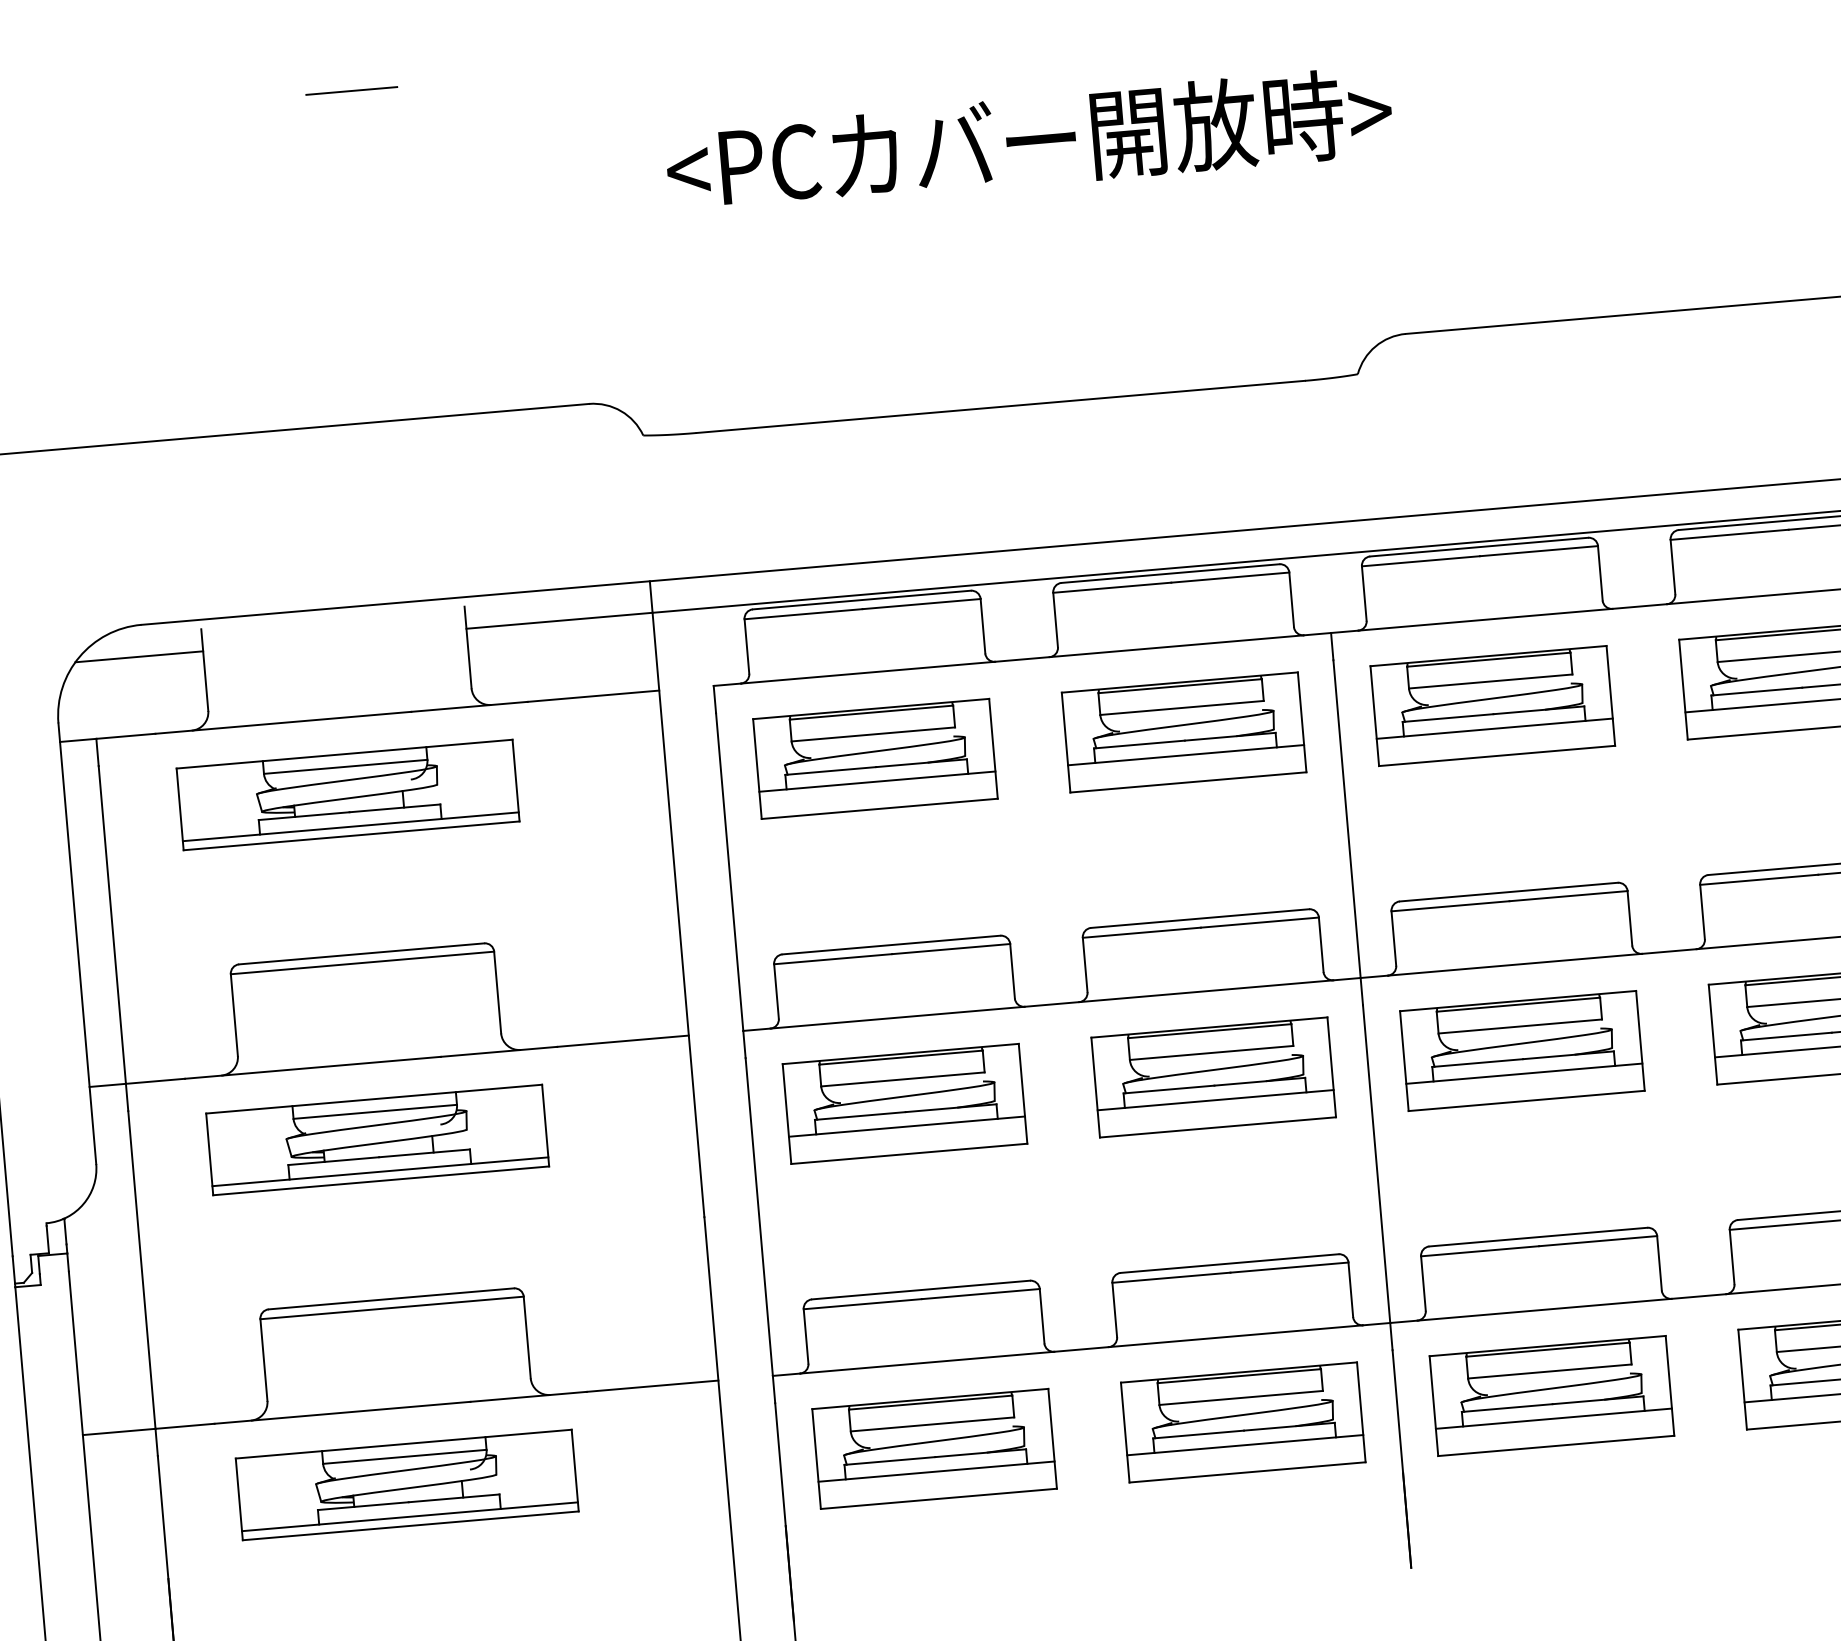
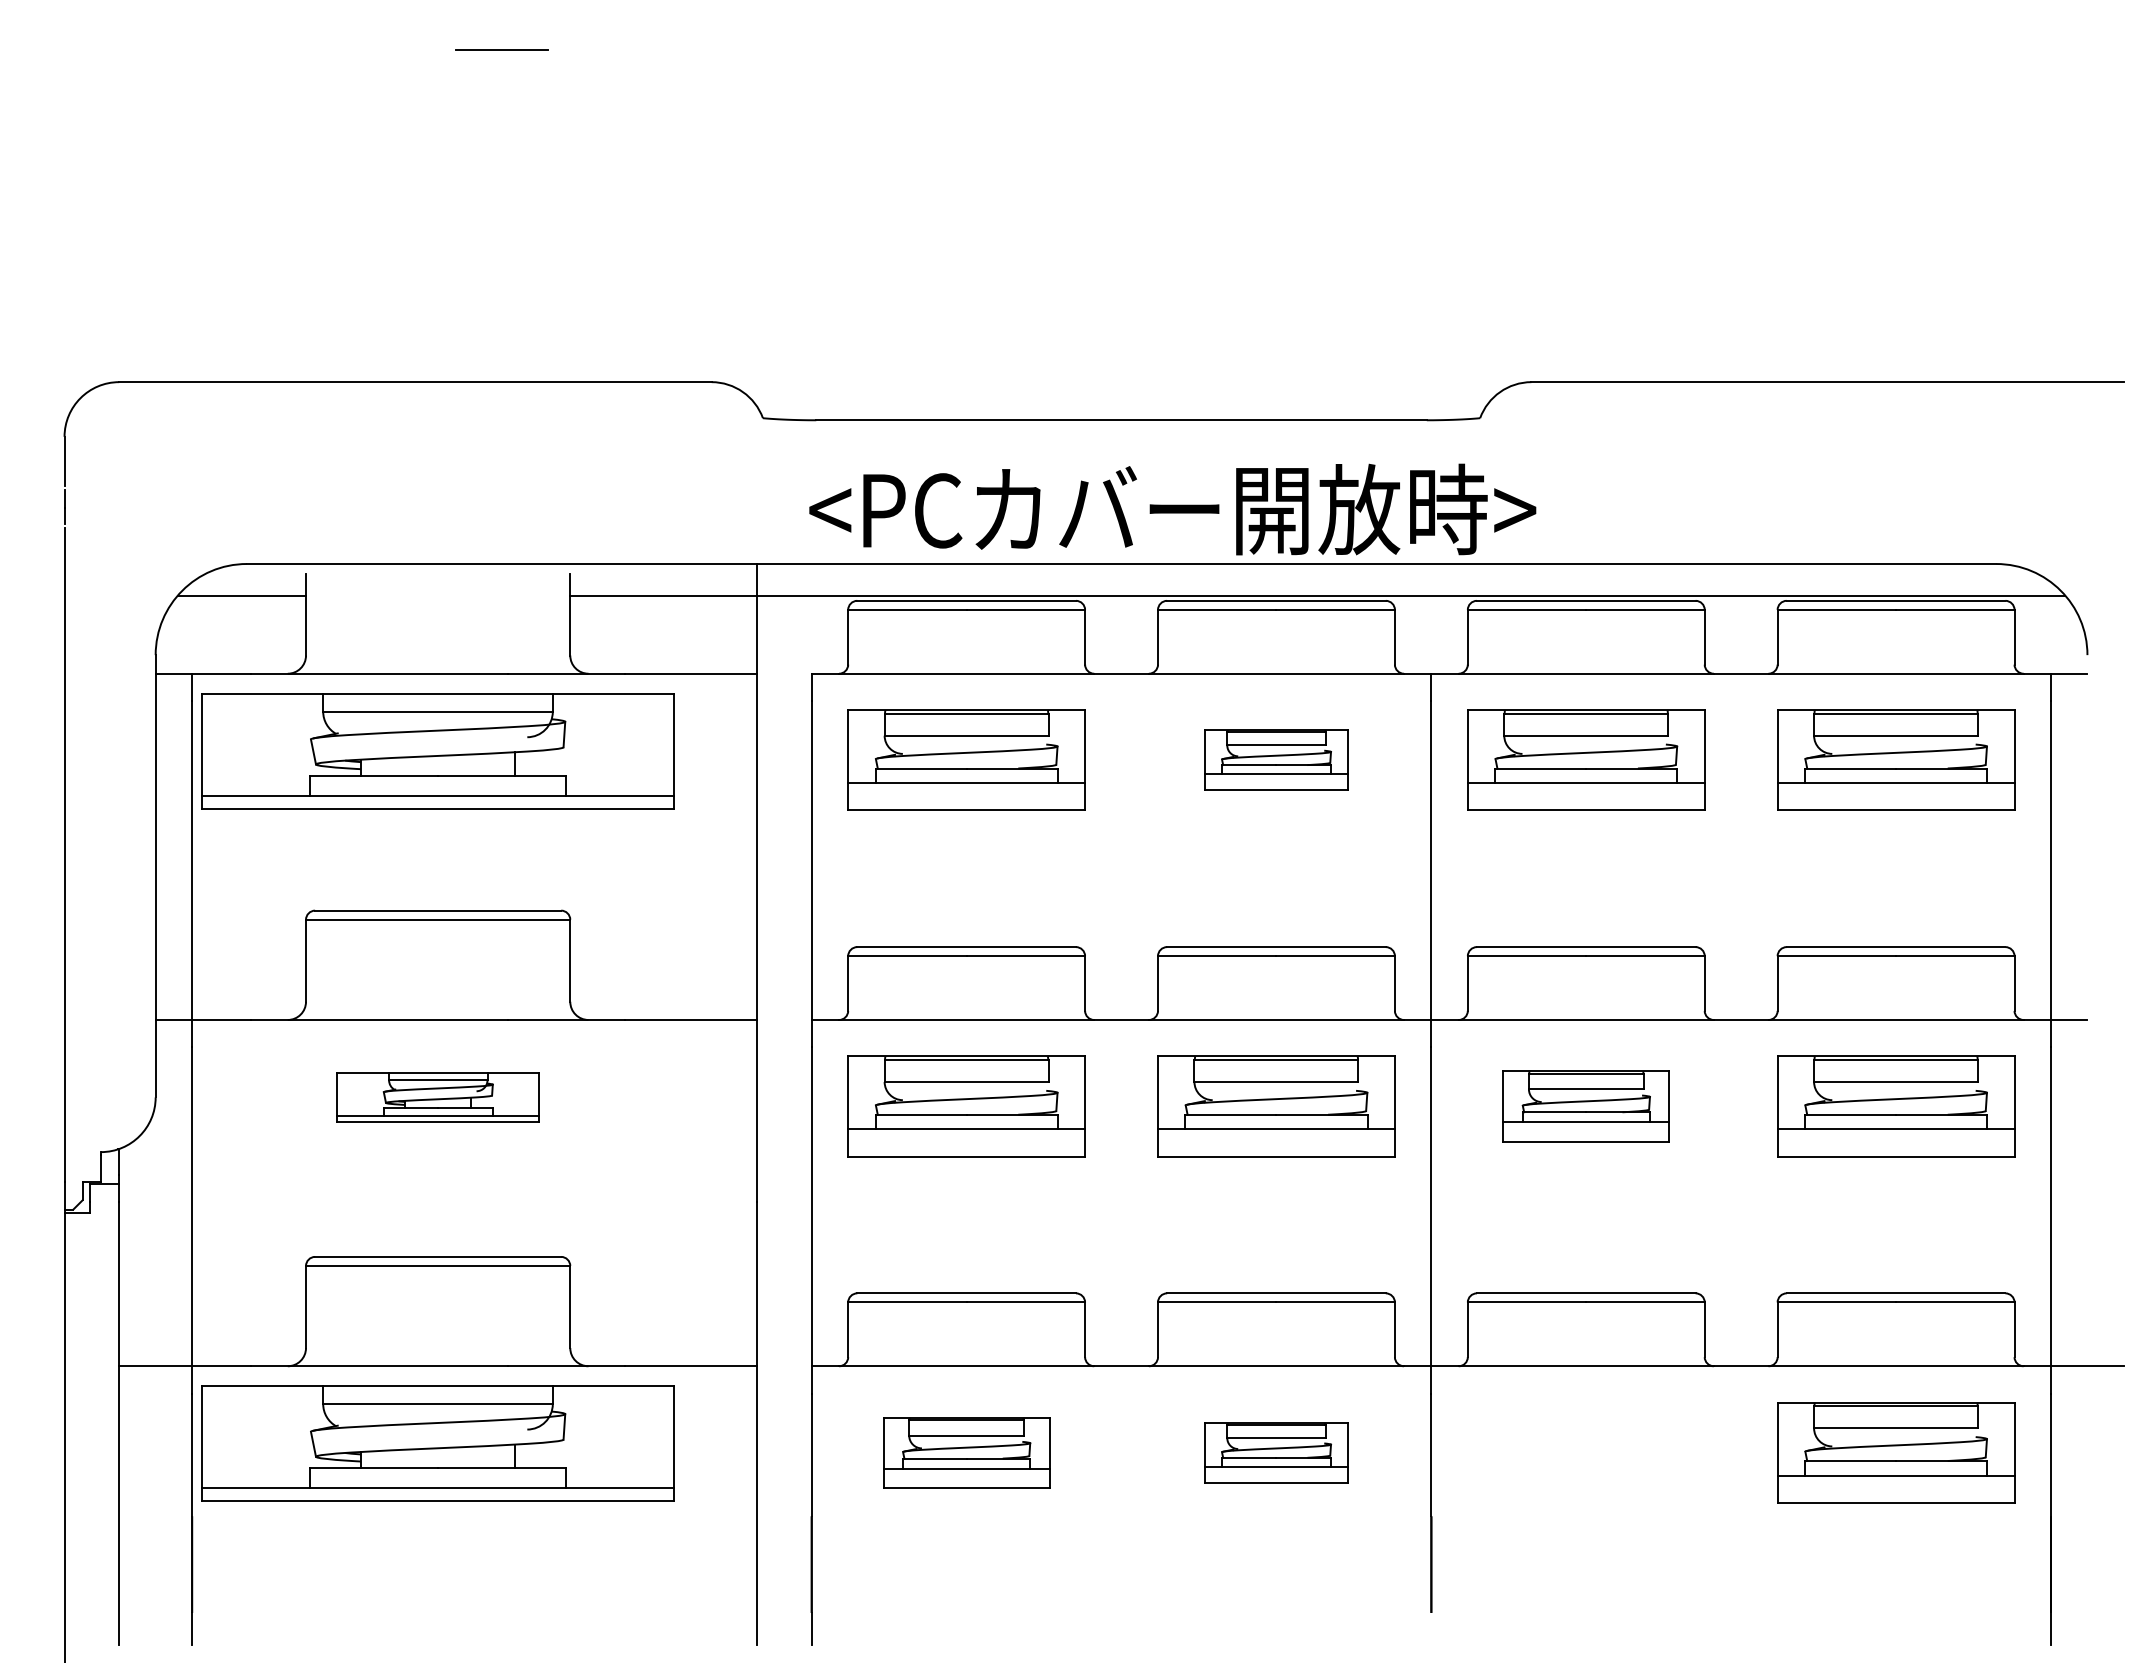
text: (1029, 140) -> (1172, 509), moved
part: (1184, 731) -> (1276, 759), size x0.6
part: (348, 794) -> (438, 750), size x1.4
part: (1522, 1050) -> (1586, 1106), size x0.7
part: (377, 1139) -> (438, 1096), size x0.6
part: (1552, 1395) -> (1586, 1452), removed
part: (1243, 1422) -> (1276, 1452), size x0.6
part: (934, 1448) -> (966, 1452), size x0.7
part: (407, 1484) -> (438, 1443), size x1.4

